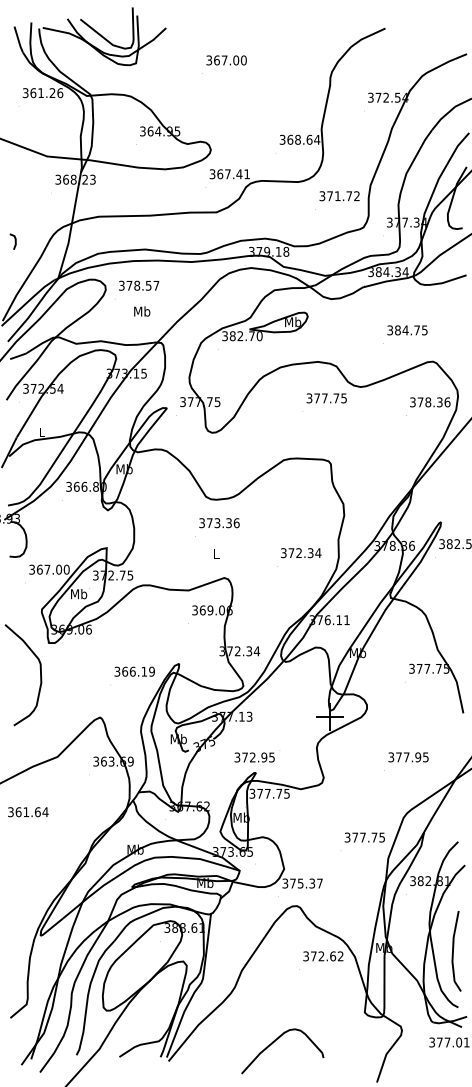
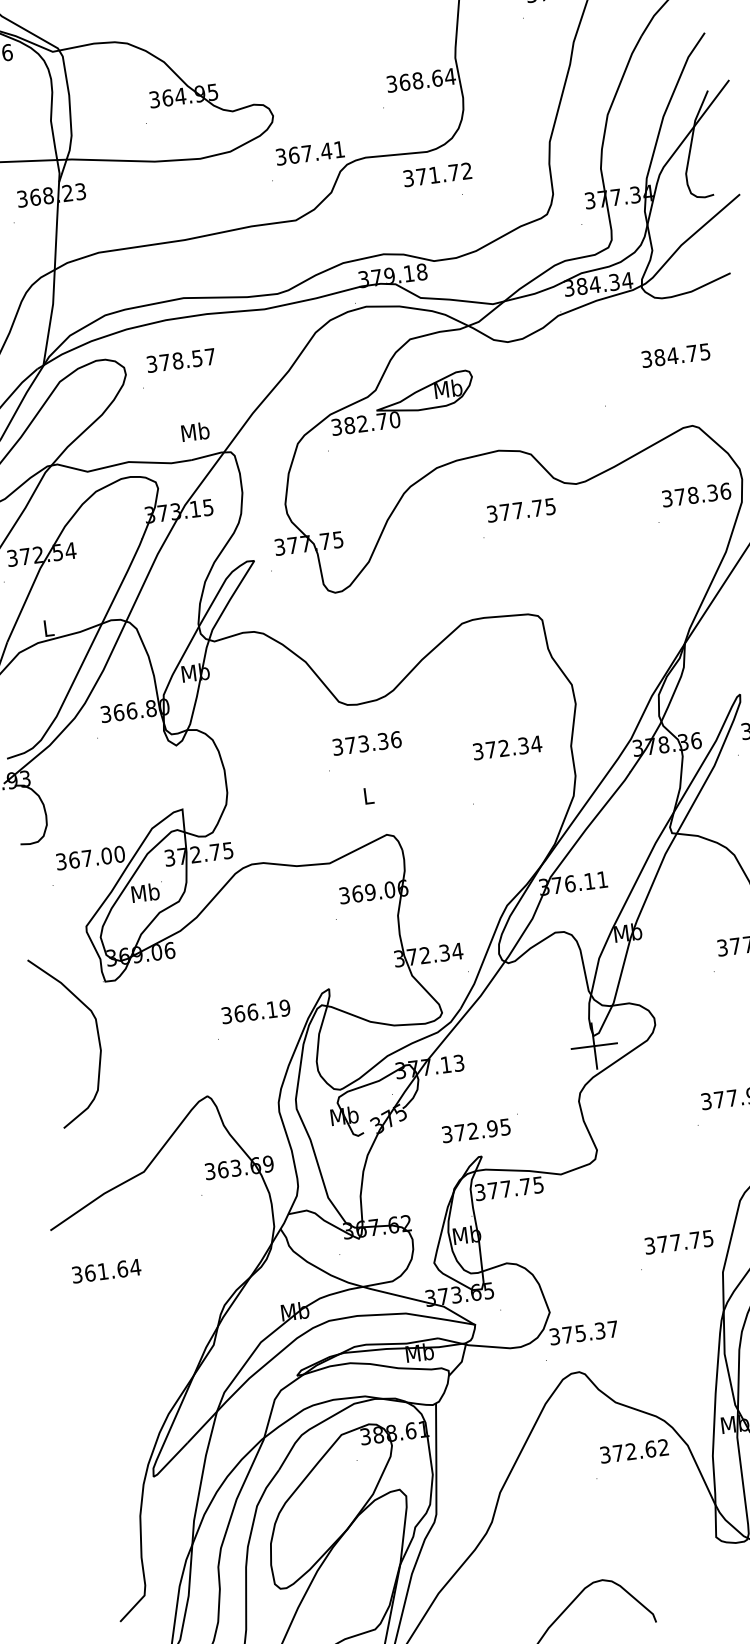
text: (339, 196) -> (437, 175), moved
text: (142, 311) -> (195, 431), moved
text: (407, 330) -> (675, 355), moved
text: (301, 553) -> (508, 748), moved

